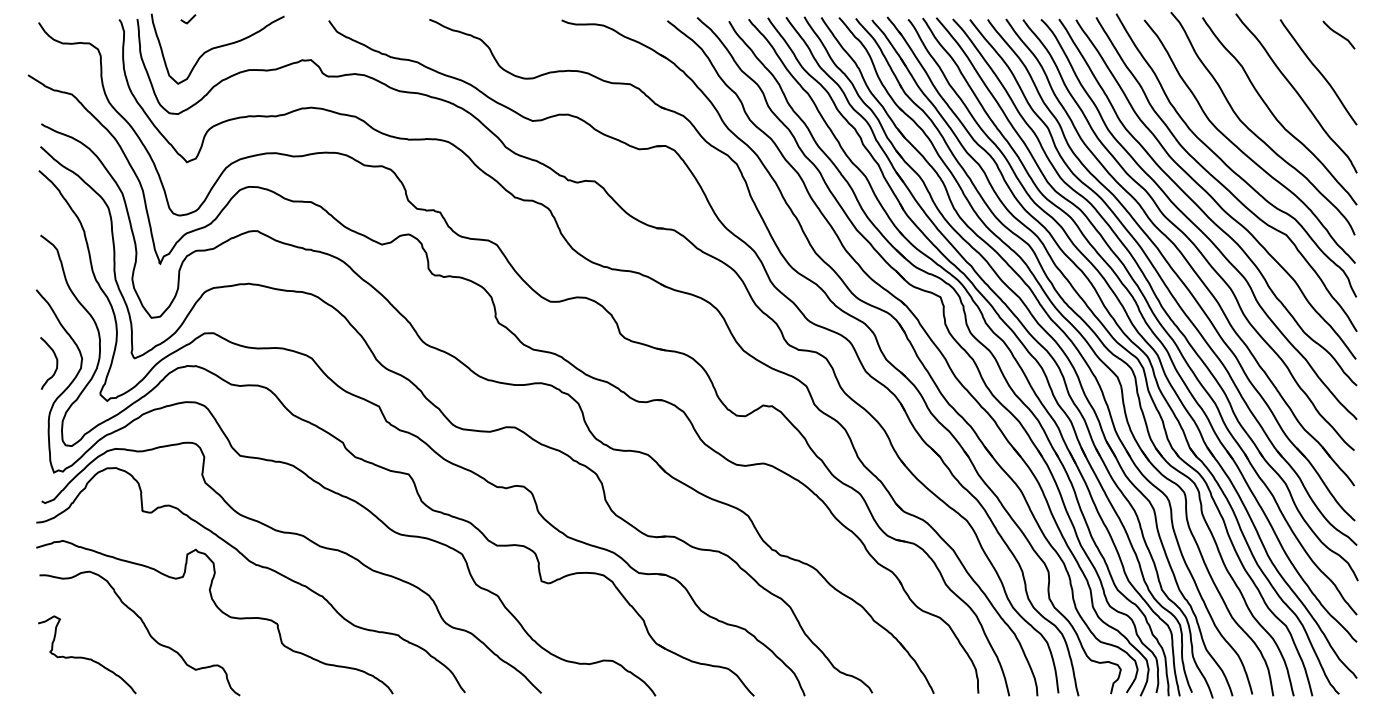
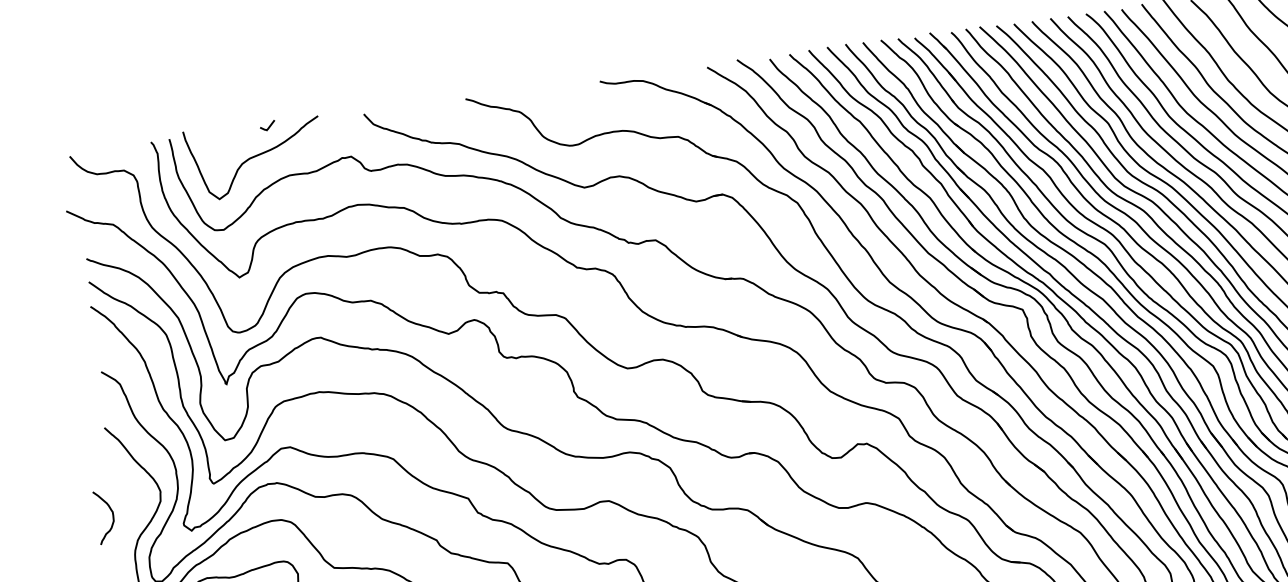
curve: (189, 19) -> (268, 125), moved
curve: (56, 363) -> (112, 516), moved

